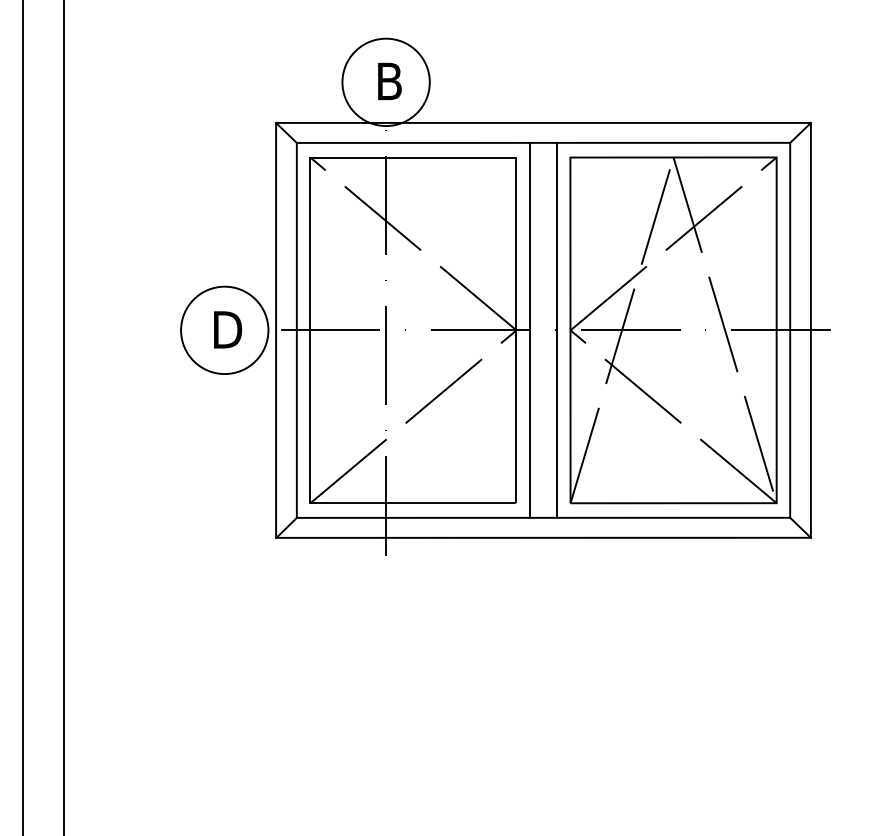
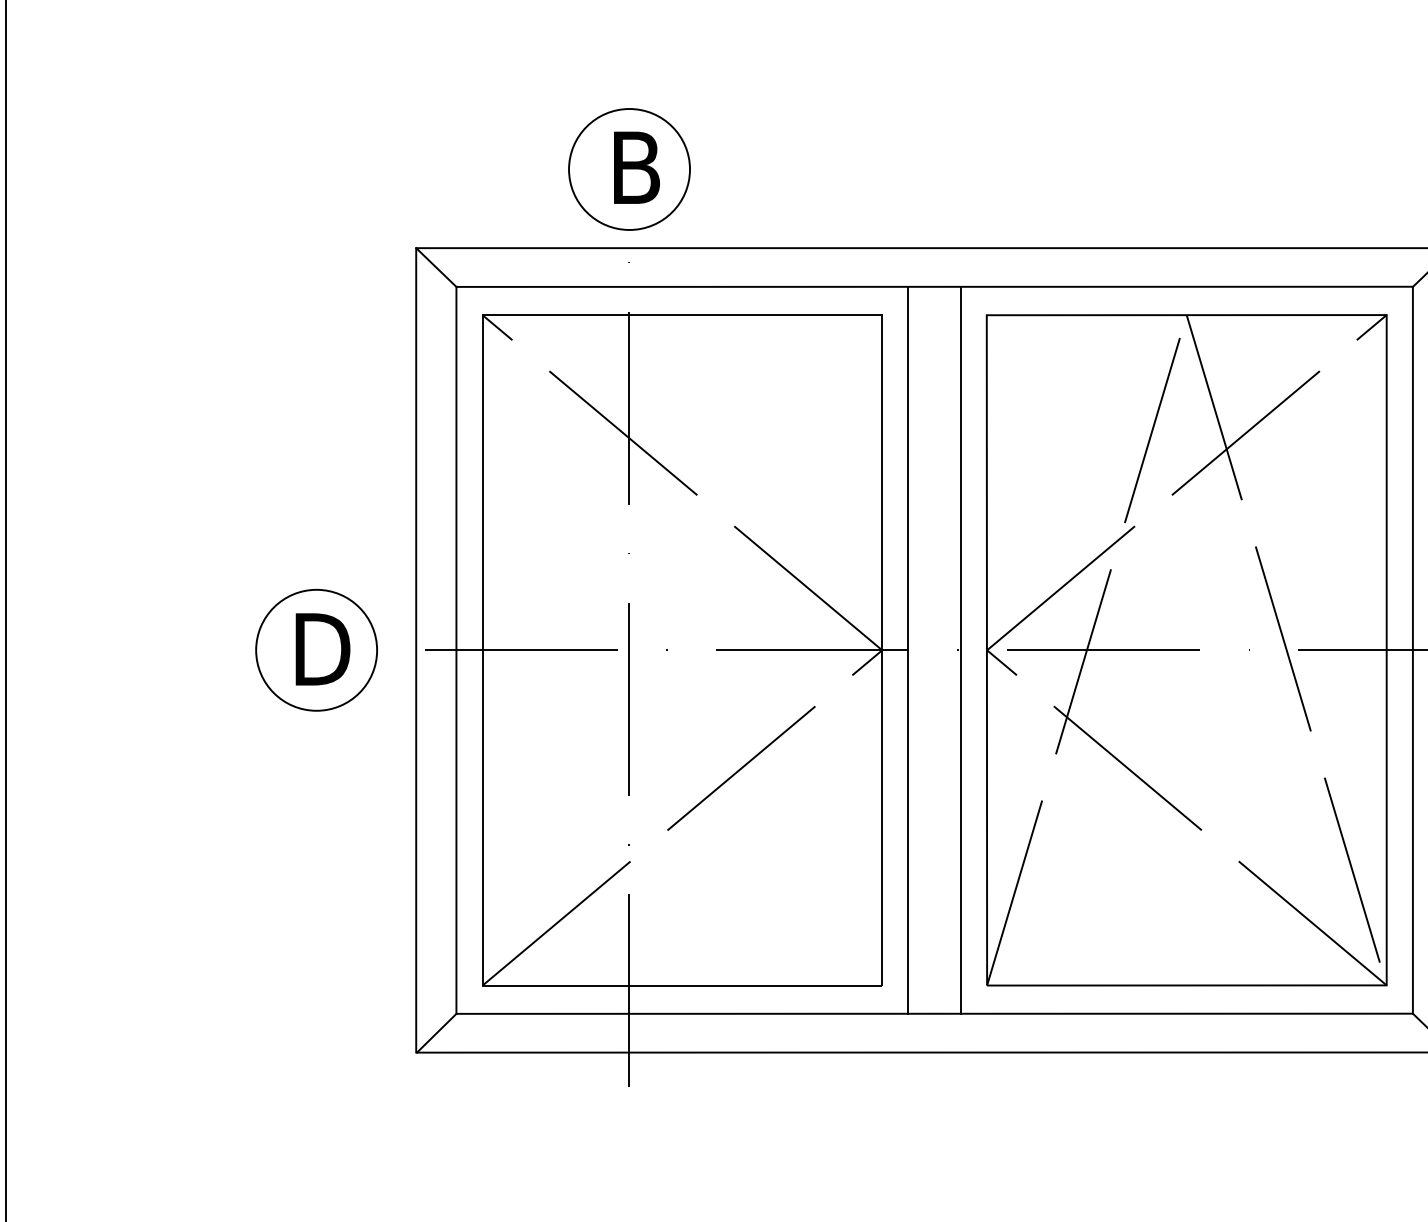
circle: (385, 82) -> (628, 169), size x0.71
circle: (224, 330) -> (316, 650), size x0.71

